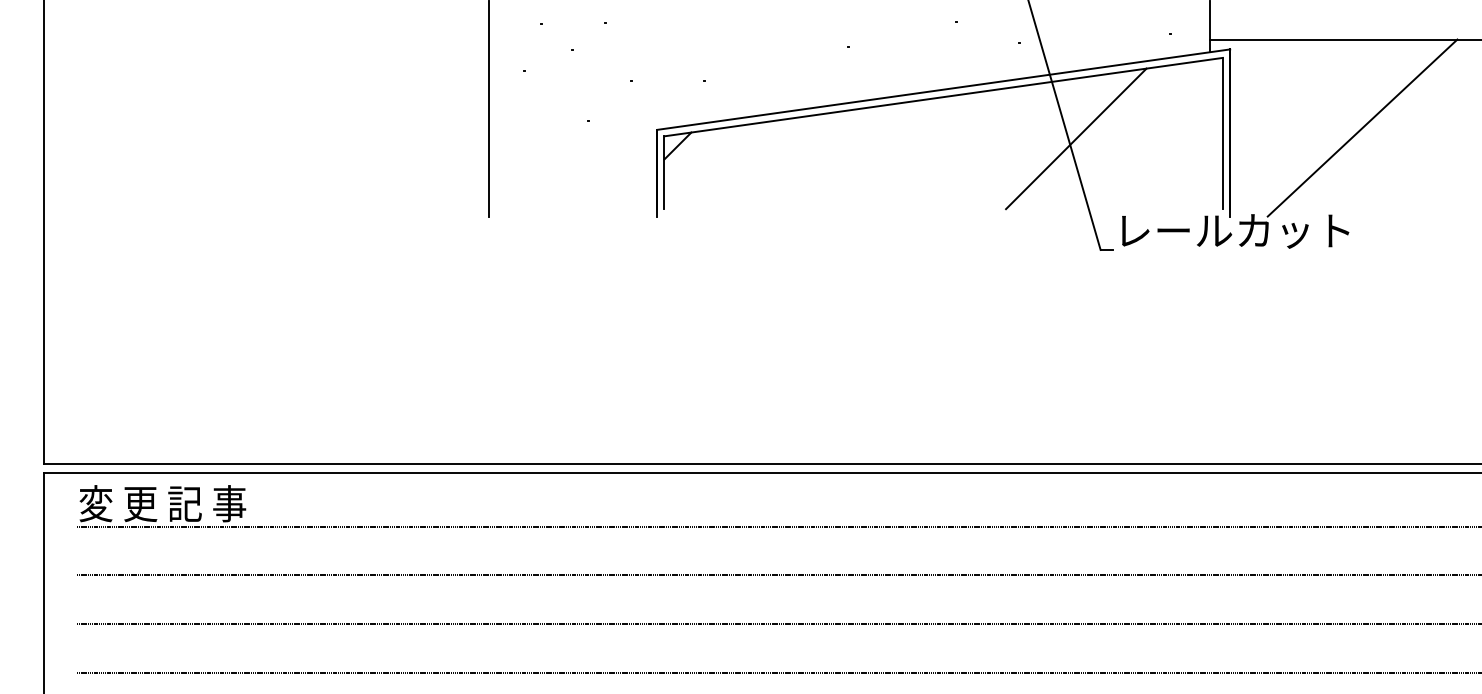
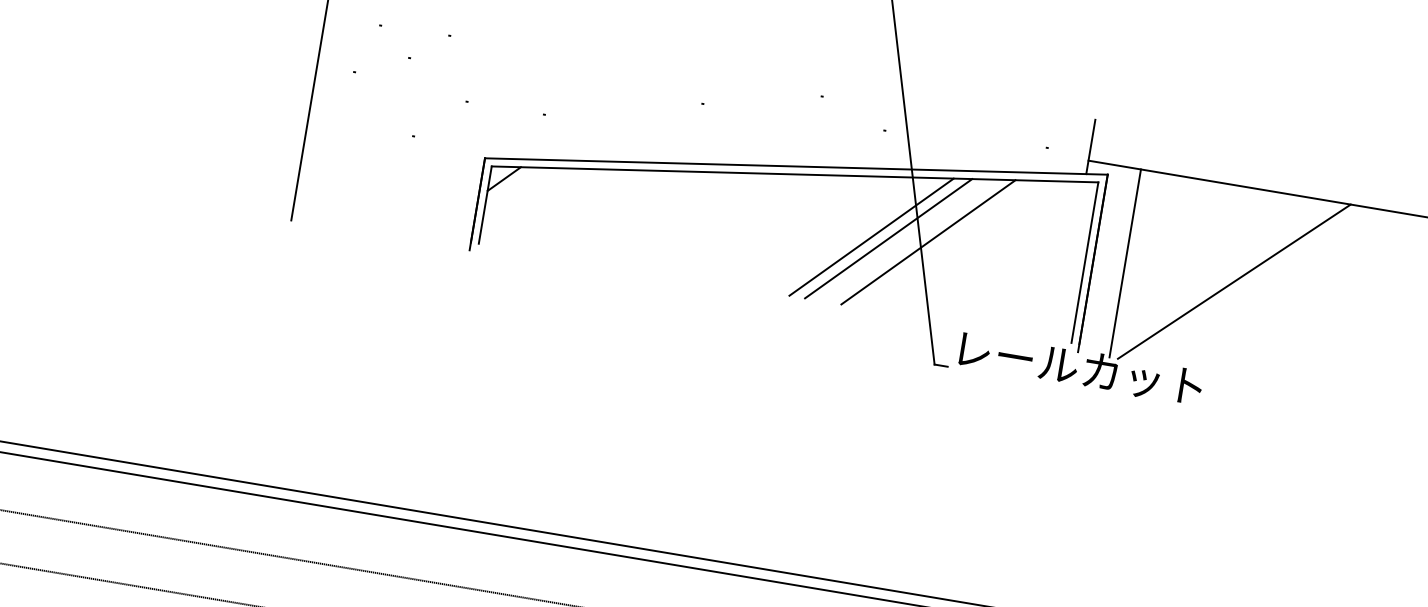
line: (1259, 127) -> (1125, 262), added
line: (1038, 141) -> (887, 238), added
line: (1023, 142) -> (871, 236), added

